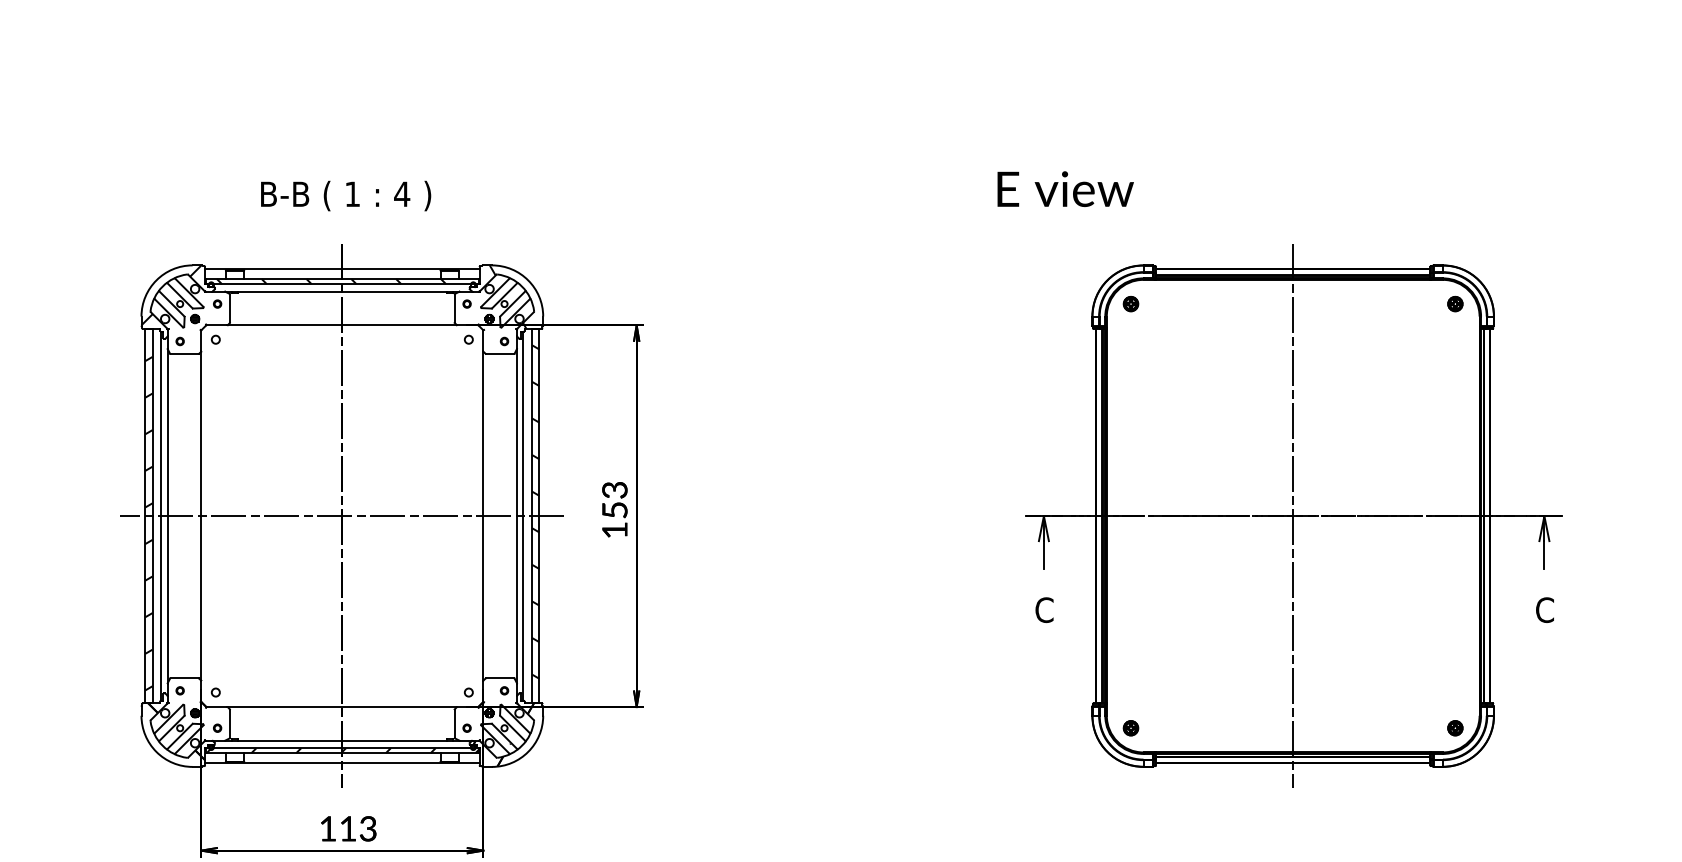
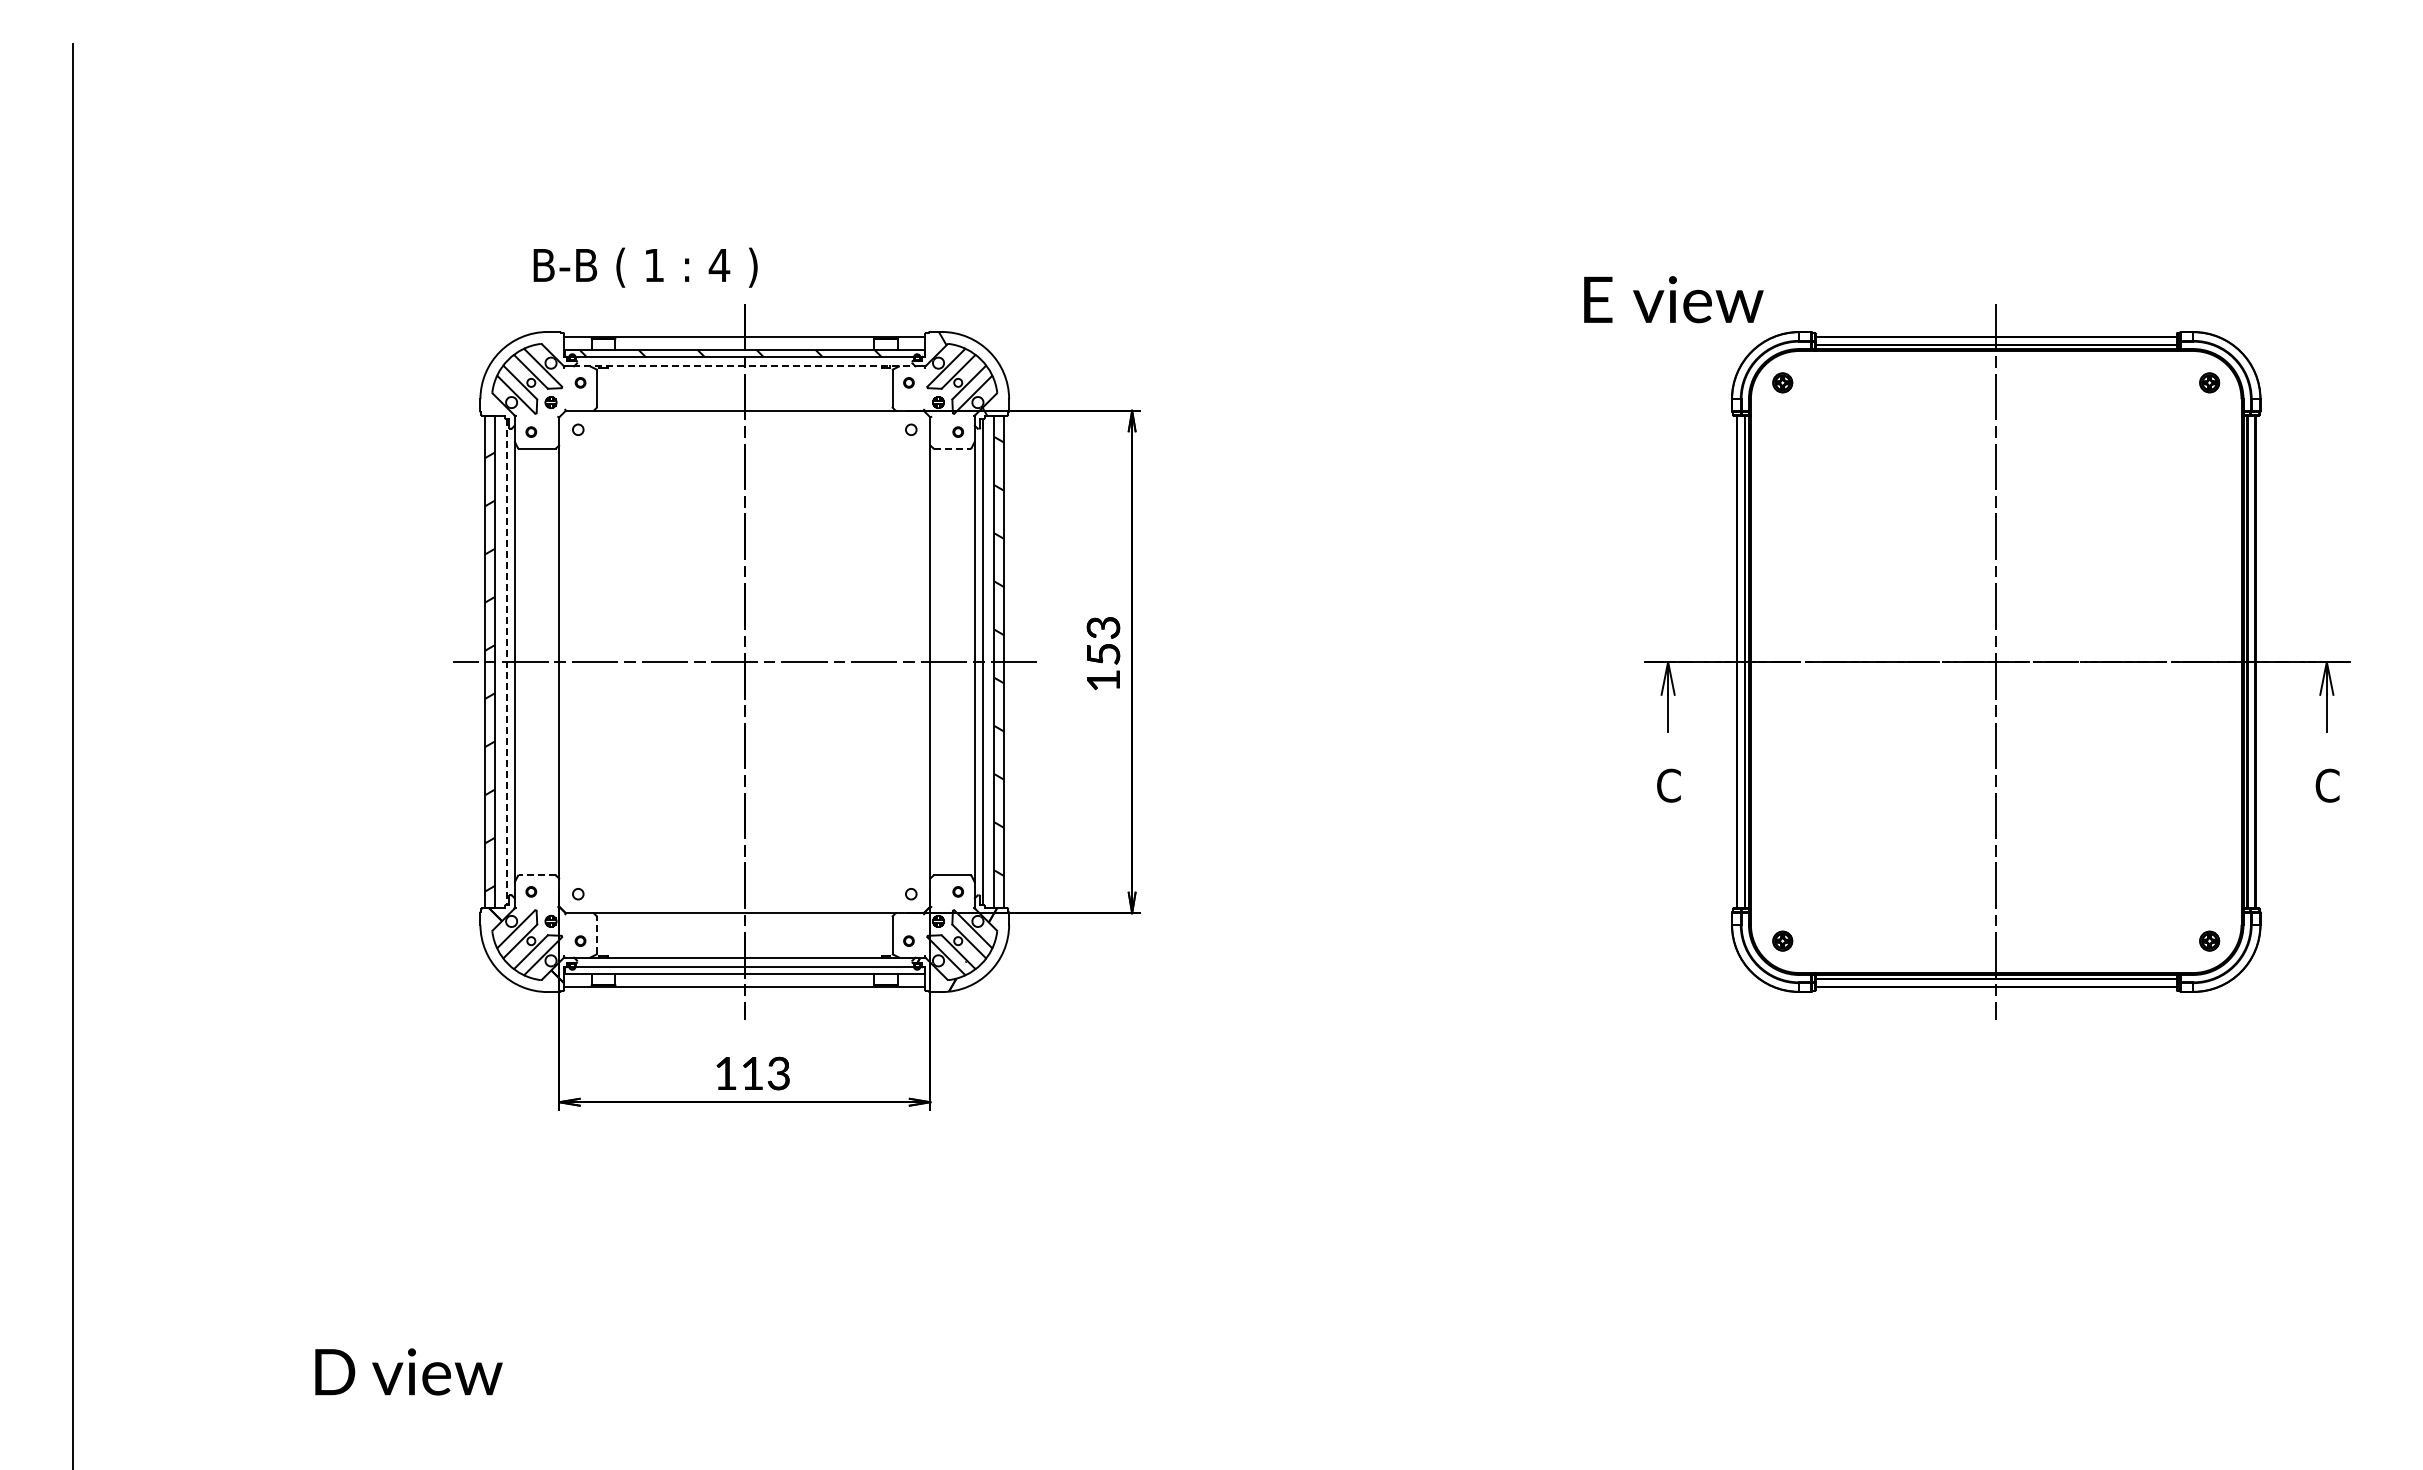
text: (1065, 189) -> (1673, 299), moved
text: (345, 195) -> (645, 267), moved
line: (342, 291) -> (745, 366), solid -> dashed
hatch: (171, 294) -> (519, 370), removed
line: (500, 353) -> (952, 448), solid -> dashed
line: (161, 516) -> (506, 662), solid -> dashed
line: (184, 678) -> (536, 875), solid -> dashed
line: (230, 723) -> (597, 934), solid -> dashed
hatch: (342, 750) -> (745, 970), removed

